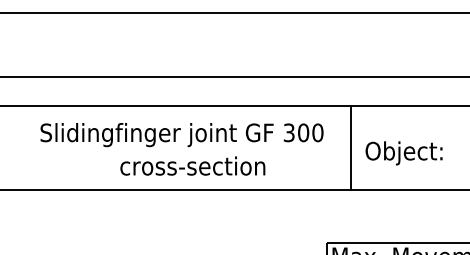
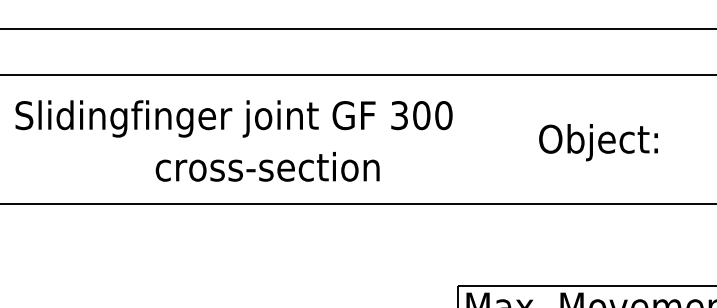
line: (351, 147) -> (495, 138), removed
text: (403, 153) -> (597, 142), moved
text: (192, 165) -> (267, 165), moved

